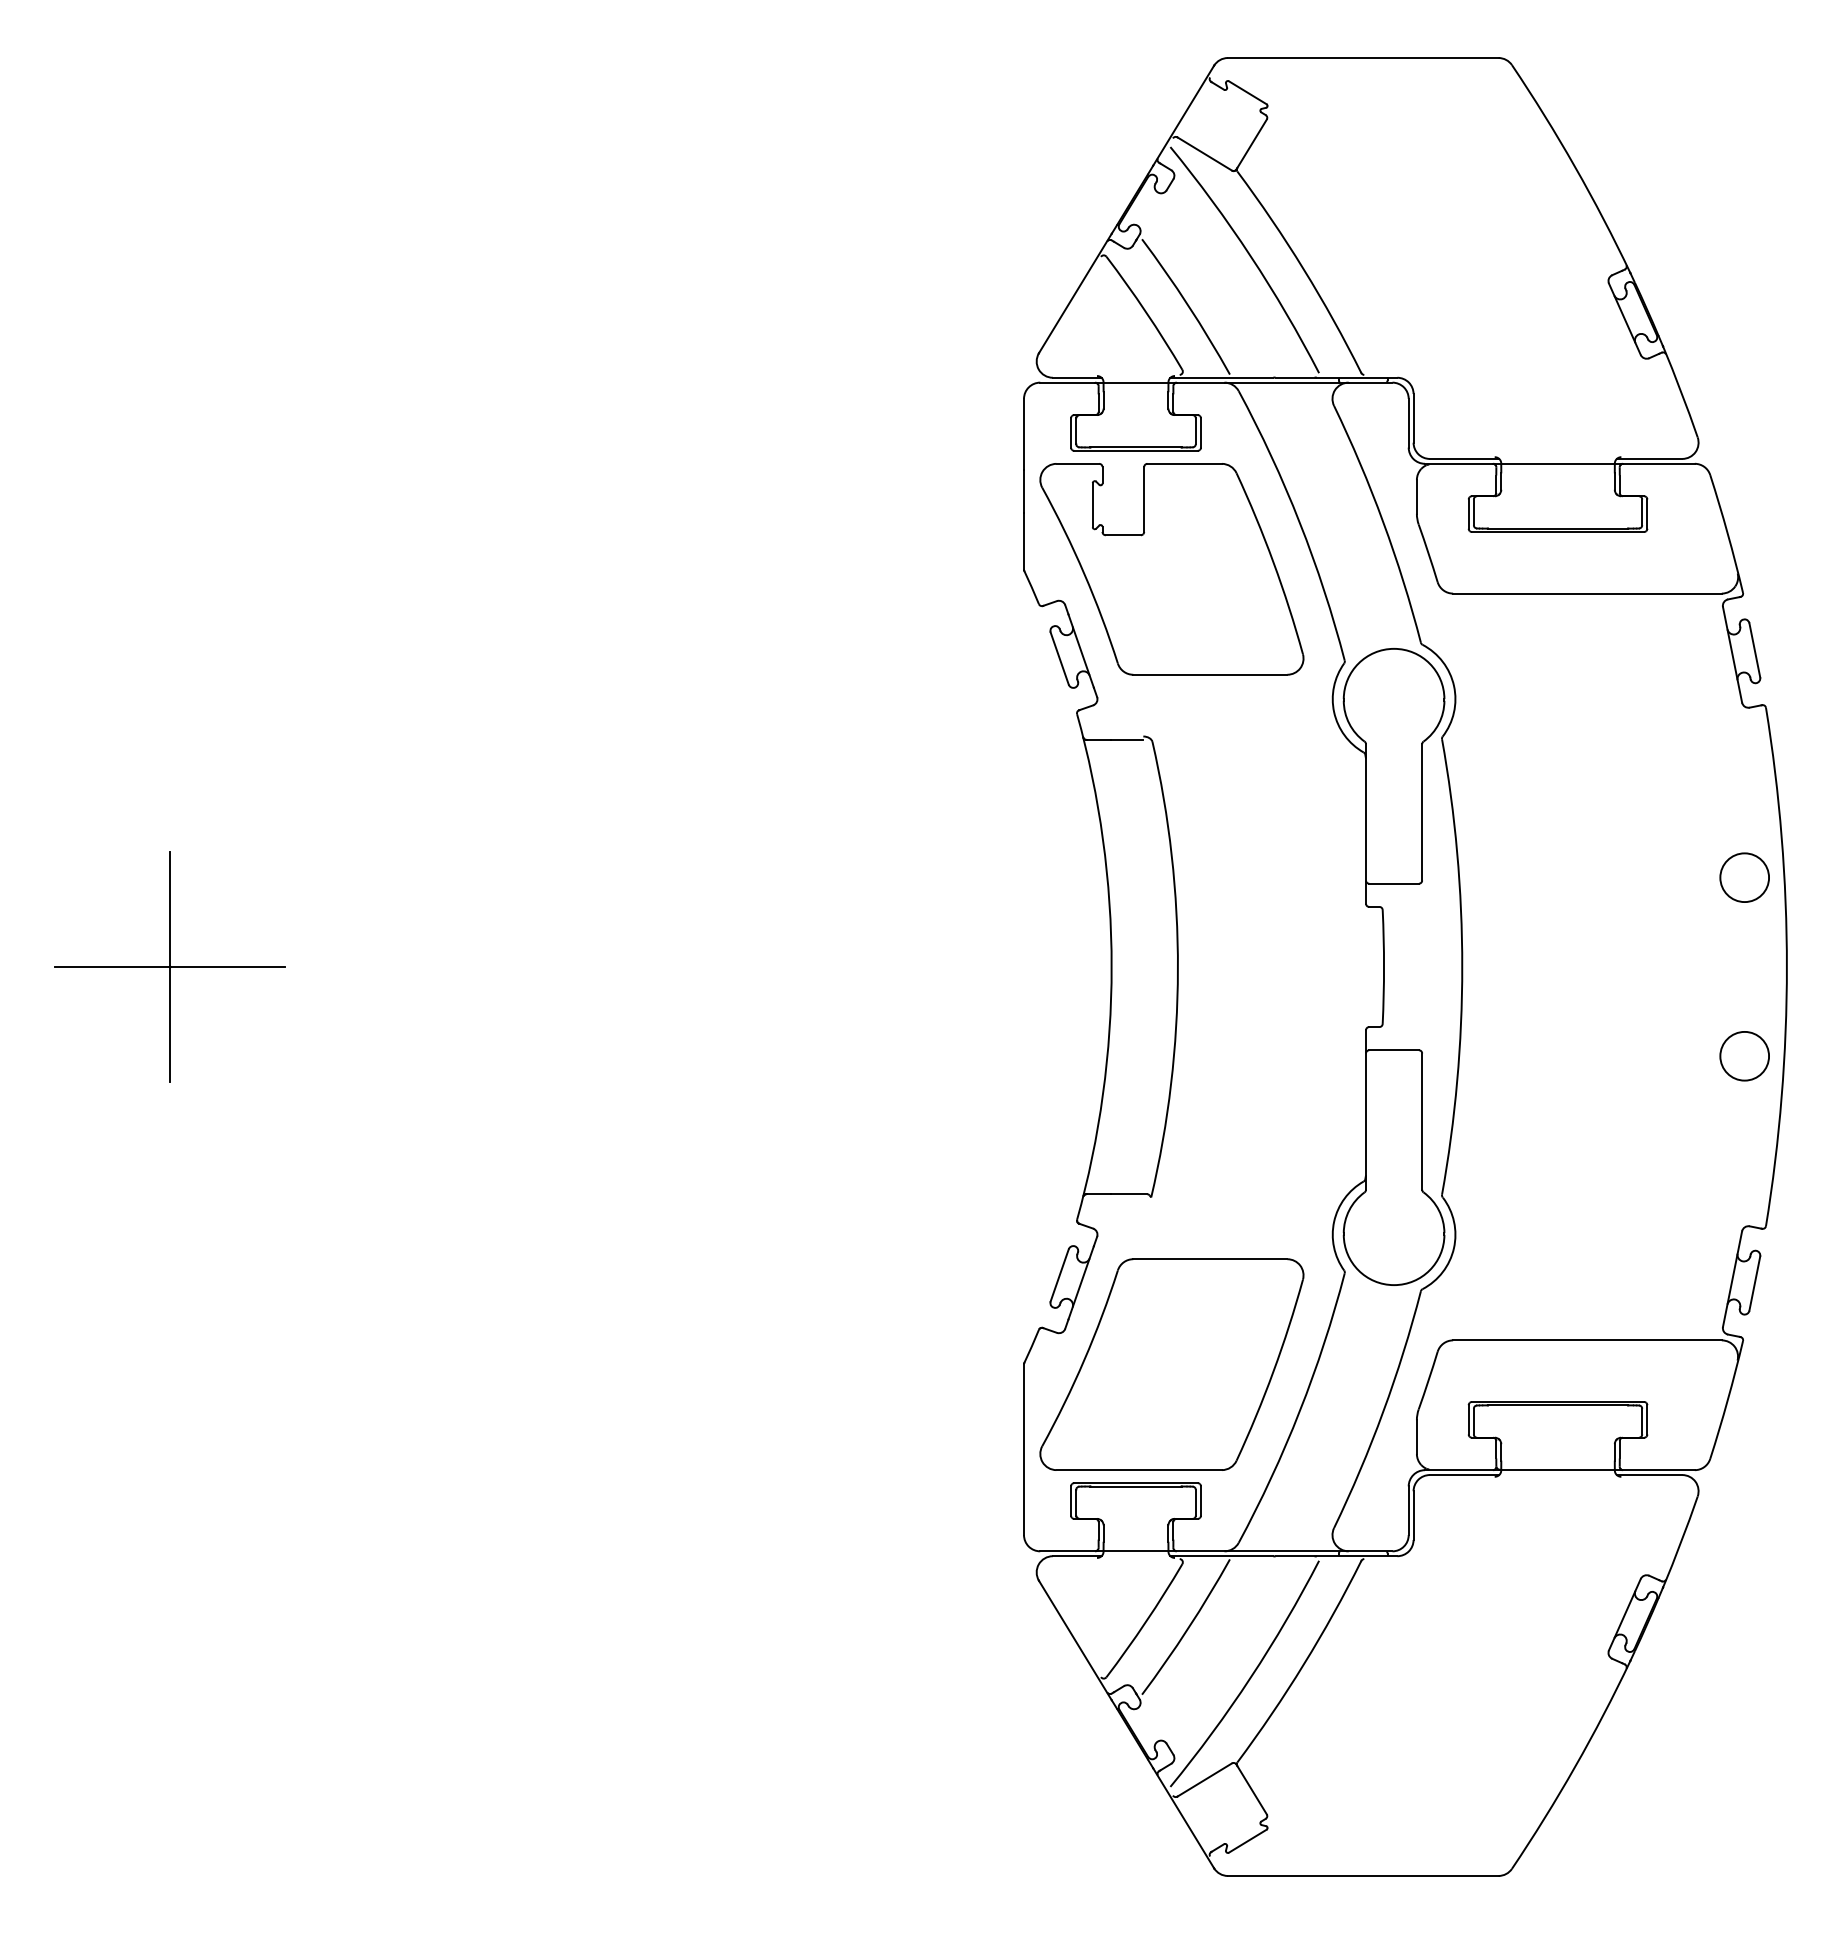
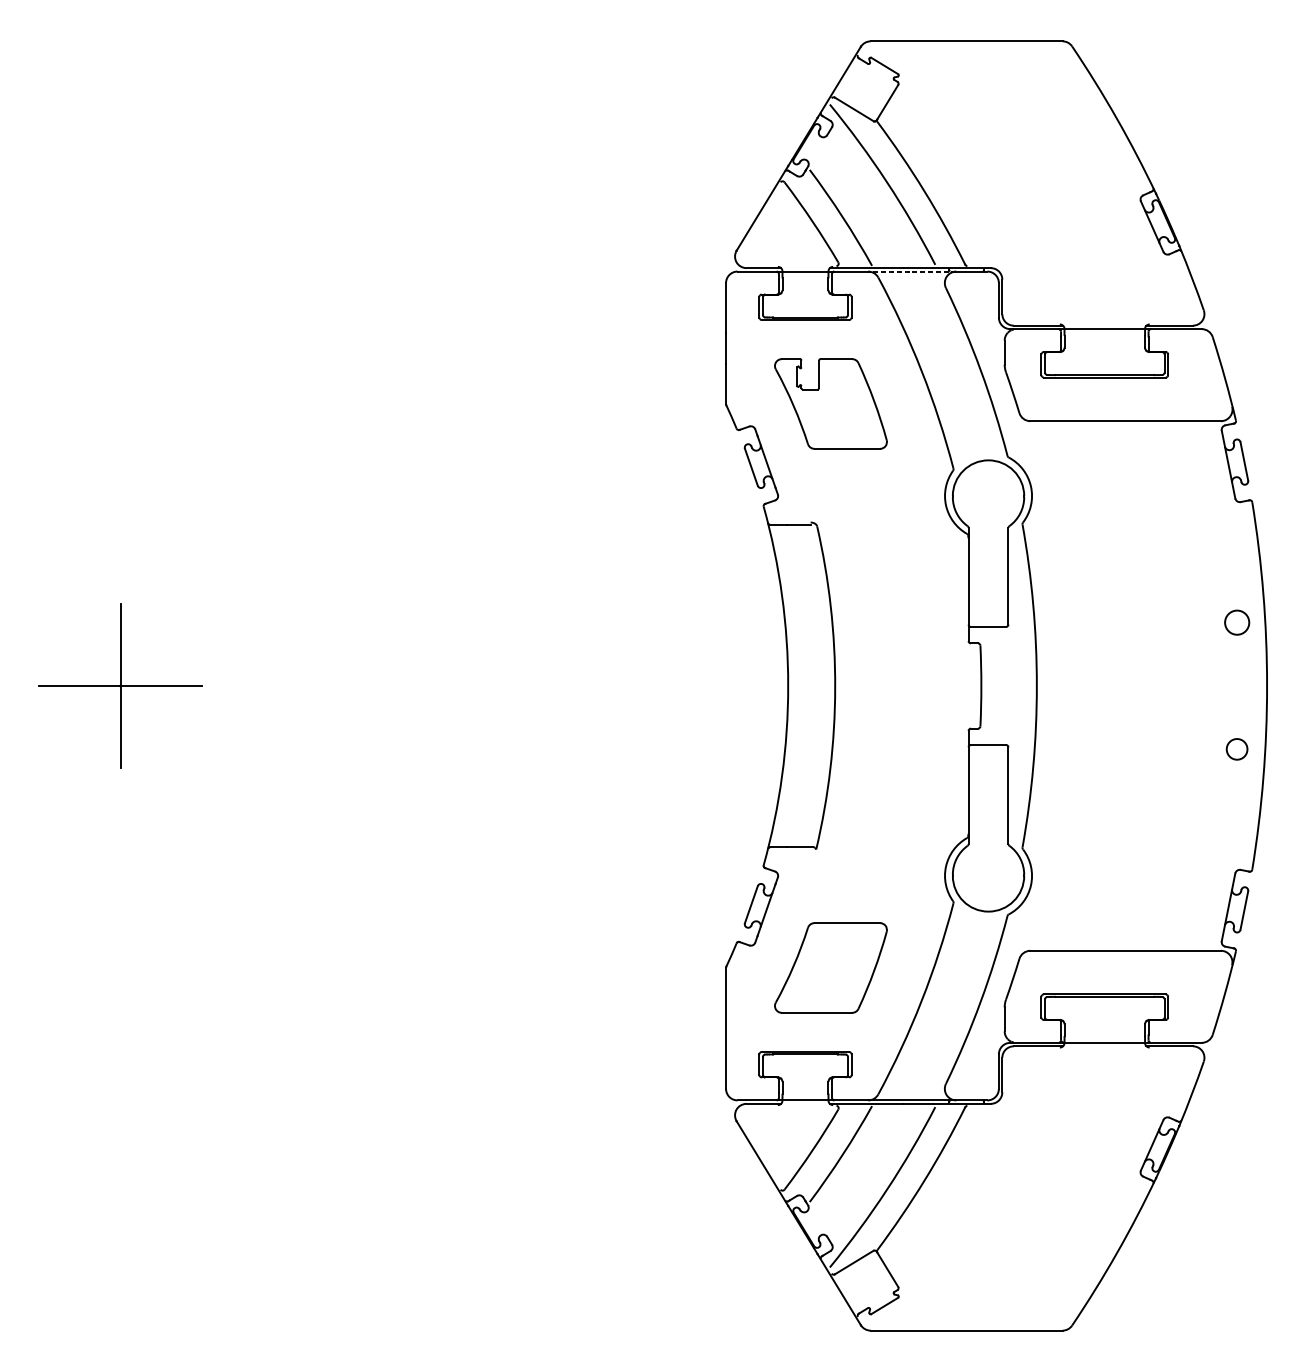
line: (1286, 382) -> (912, 271), solid -> dashed
part: (1171, 569) -> (830, 404), size x0.6
circle: (1744, 877) -> (1237, 622), size x0.7
circle: (1744, 1056) -> (1237, 749), size x0.6
part: (1171, 1364) -> (830, 967), size x0.6

